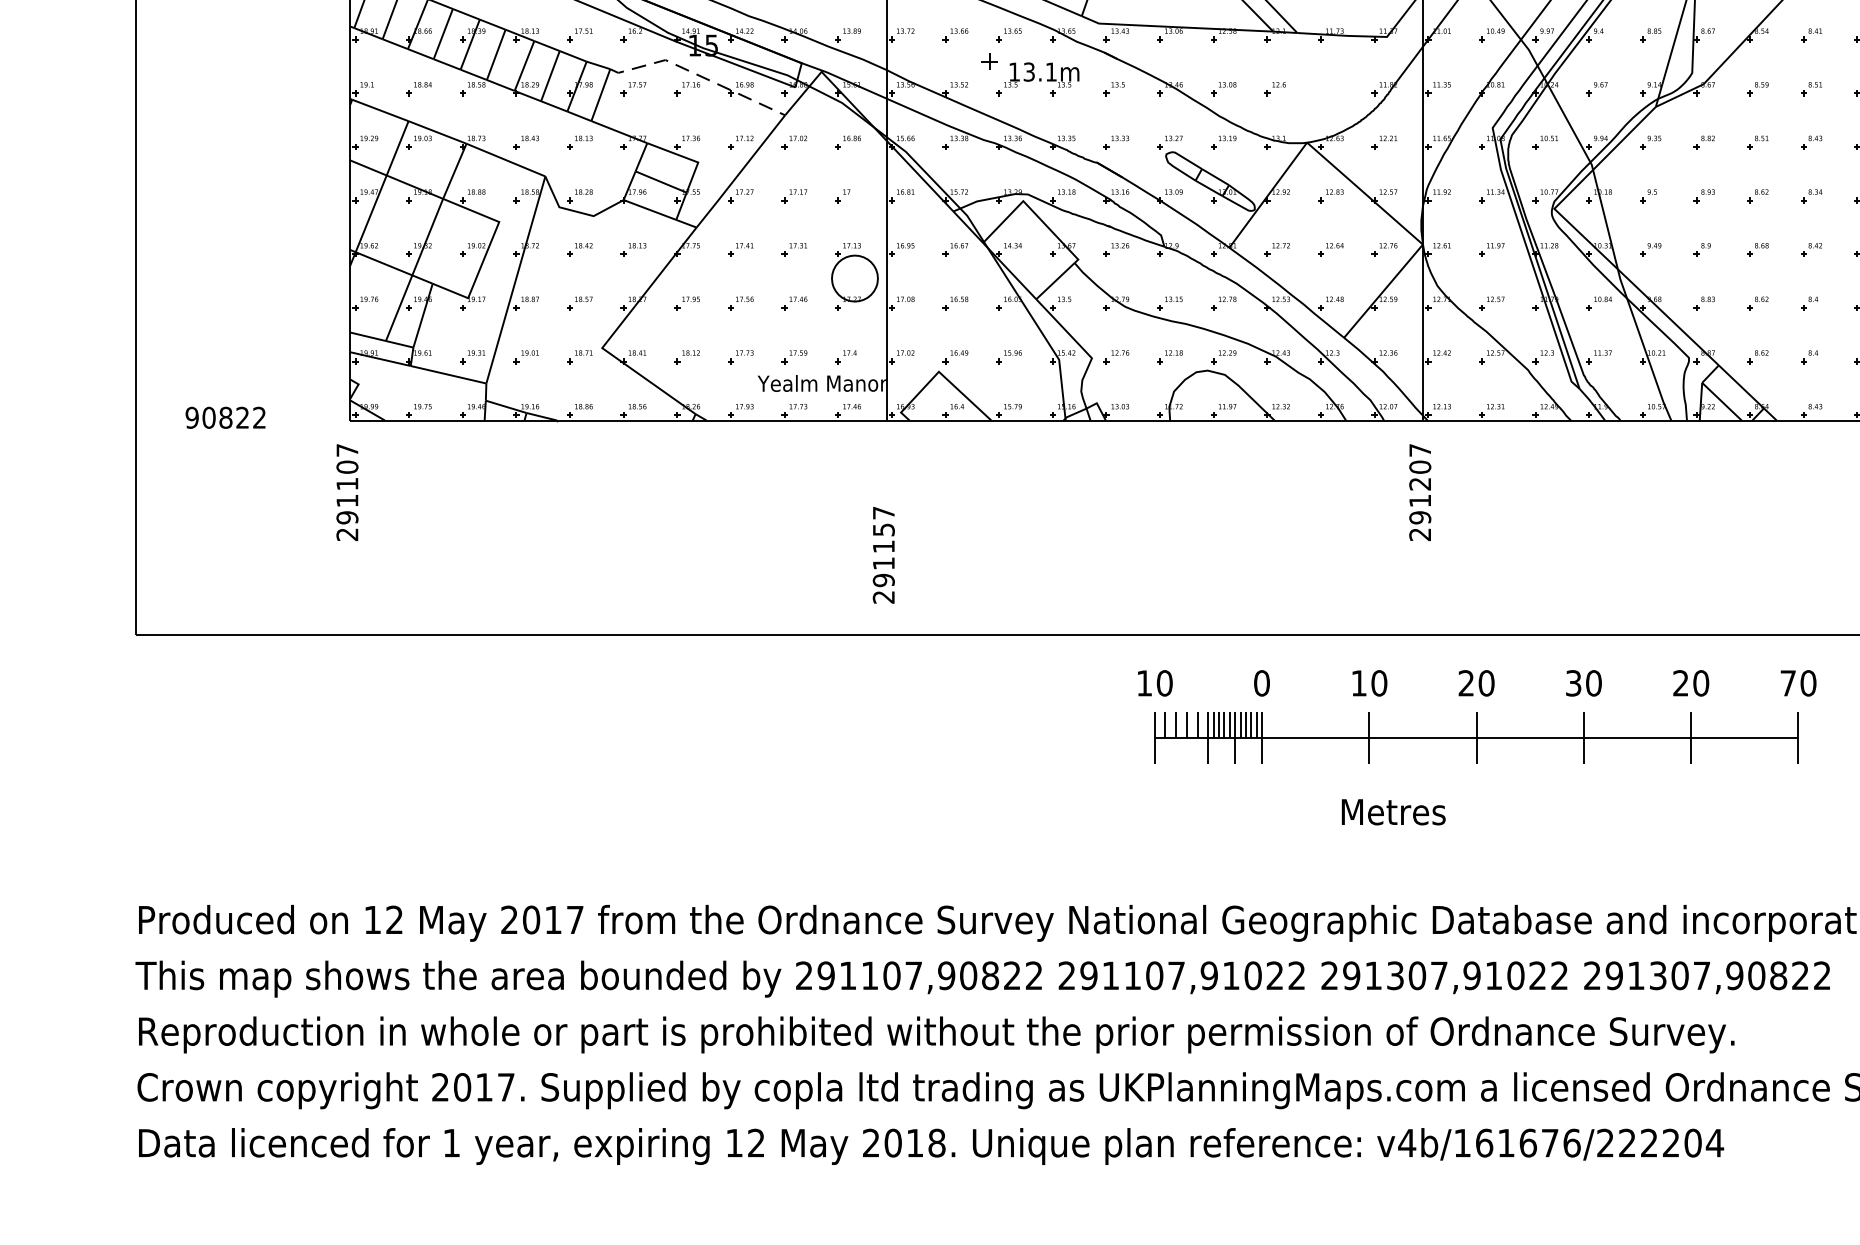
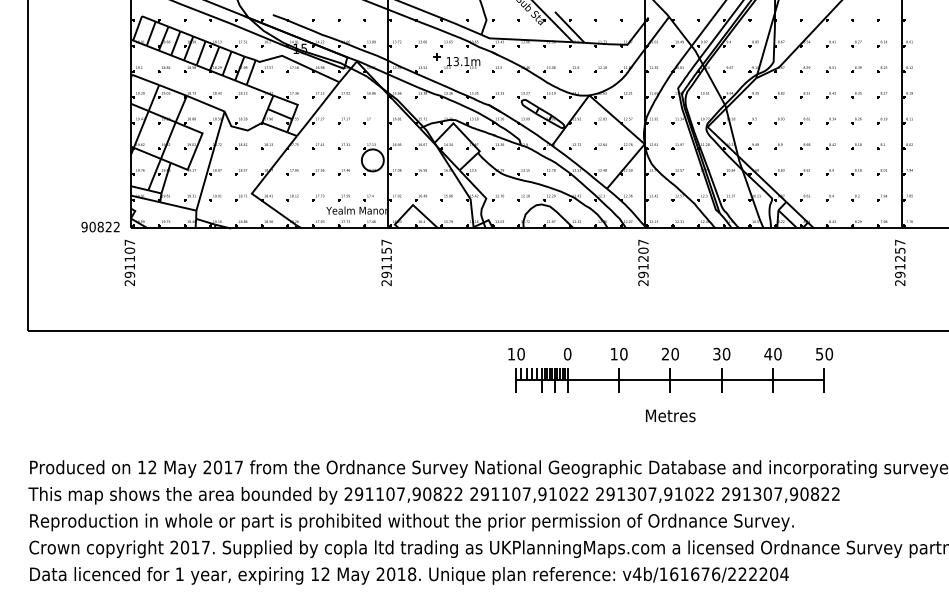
line: (697, 74) -> (297, 62), dashed -> solid
part: (1330, 88) -> (600, 69), added
text: (225, 416) -> (100, 226), moved
text: (883, 554) -> (386, 262), moved
text: (1681, 681) -> (768, 353), 20 -> 40
text: (1788, 684) -> (819, 354), 70 -> 50
text: (1393, 811) -> (670, 415), moved

